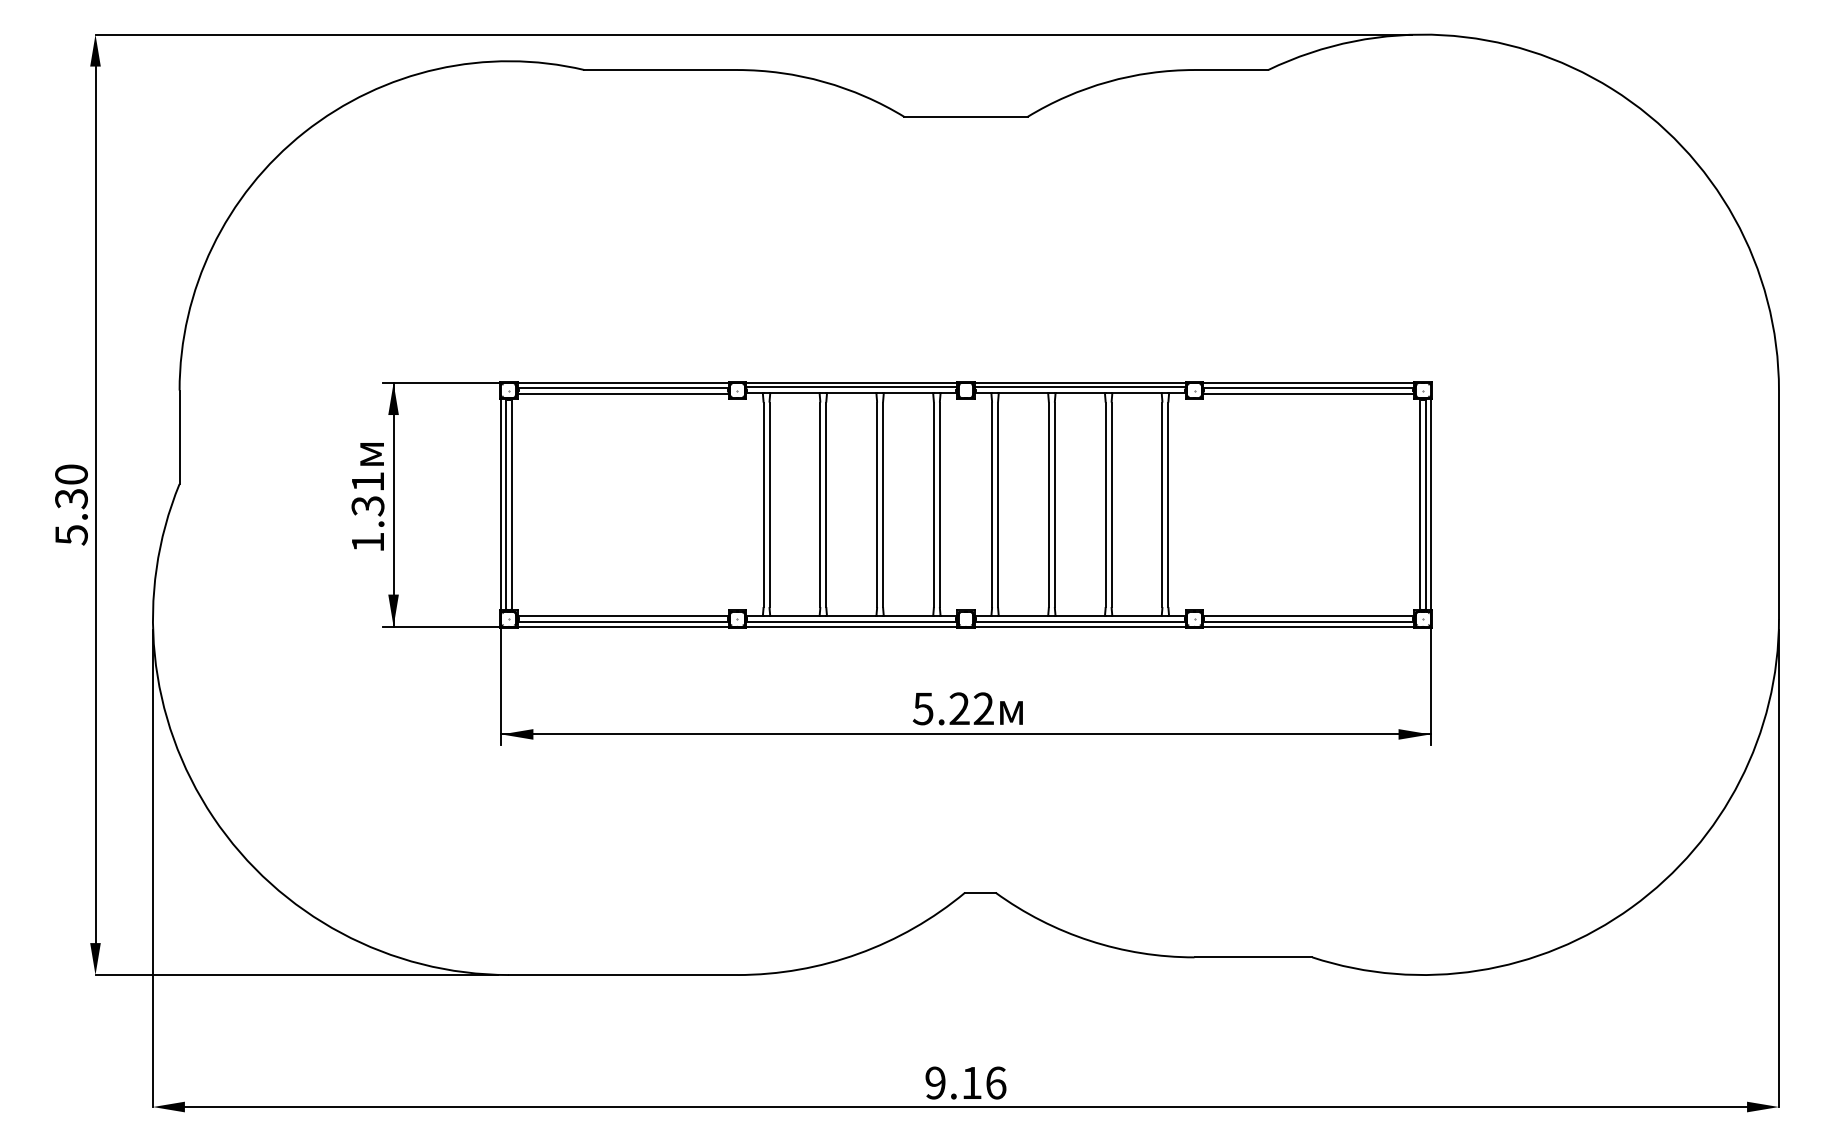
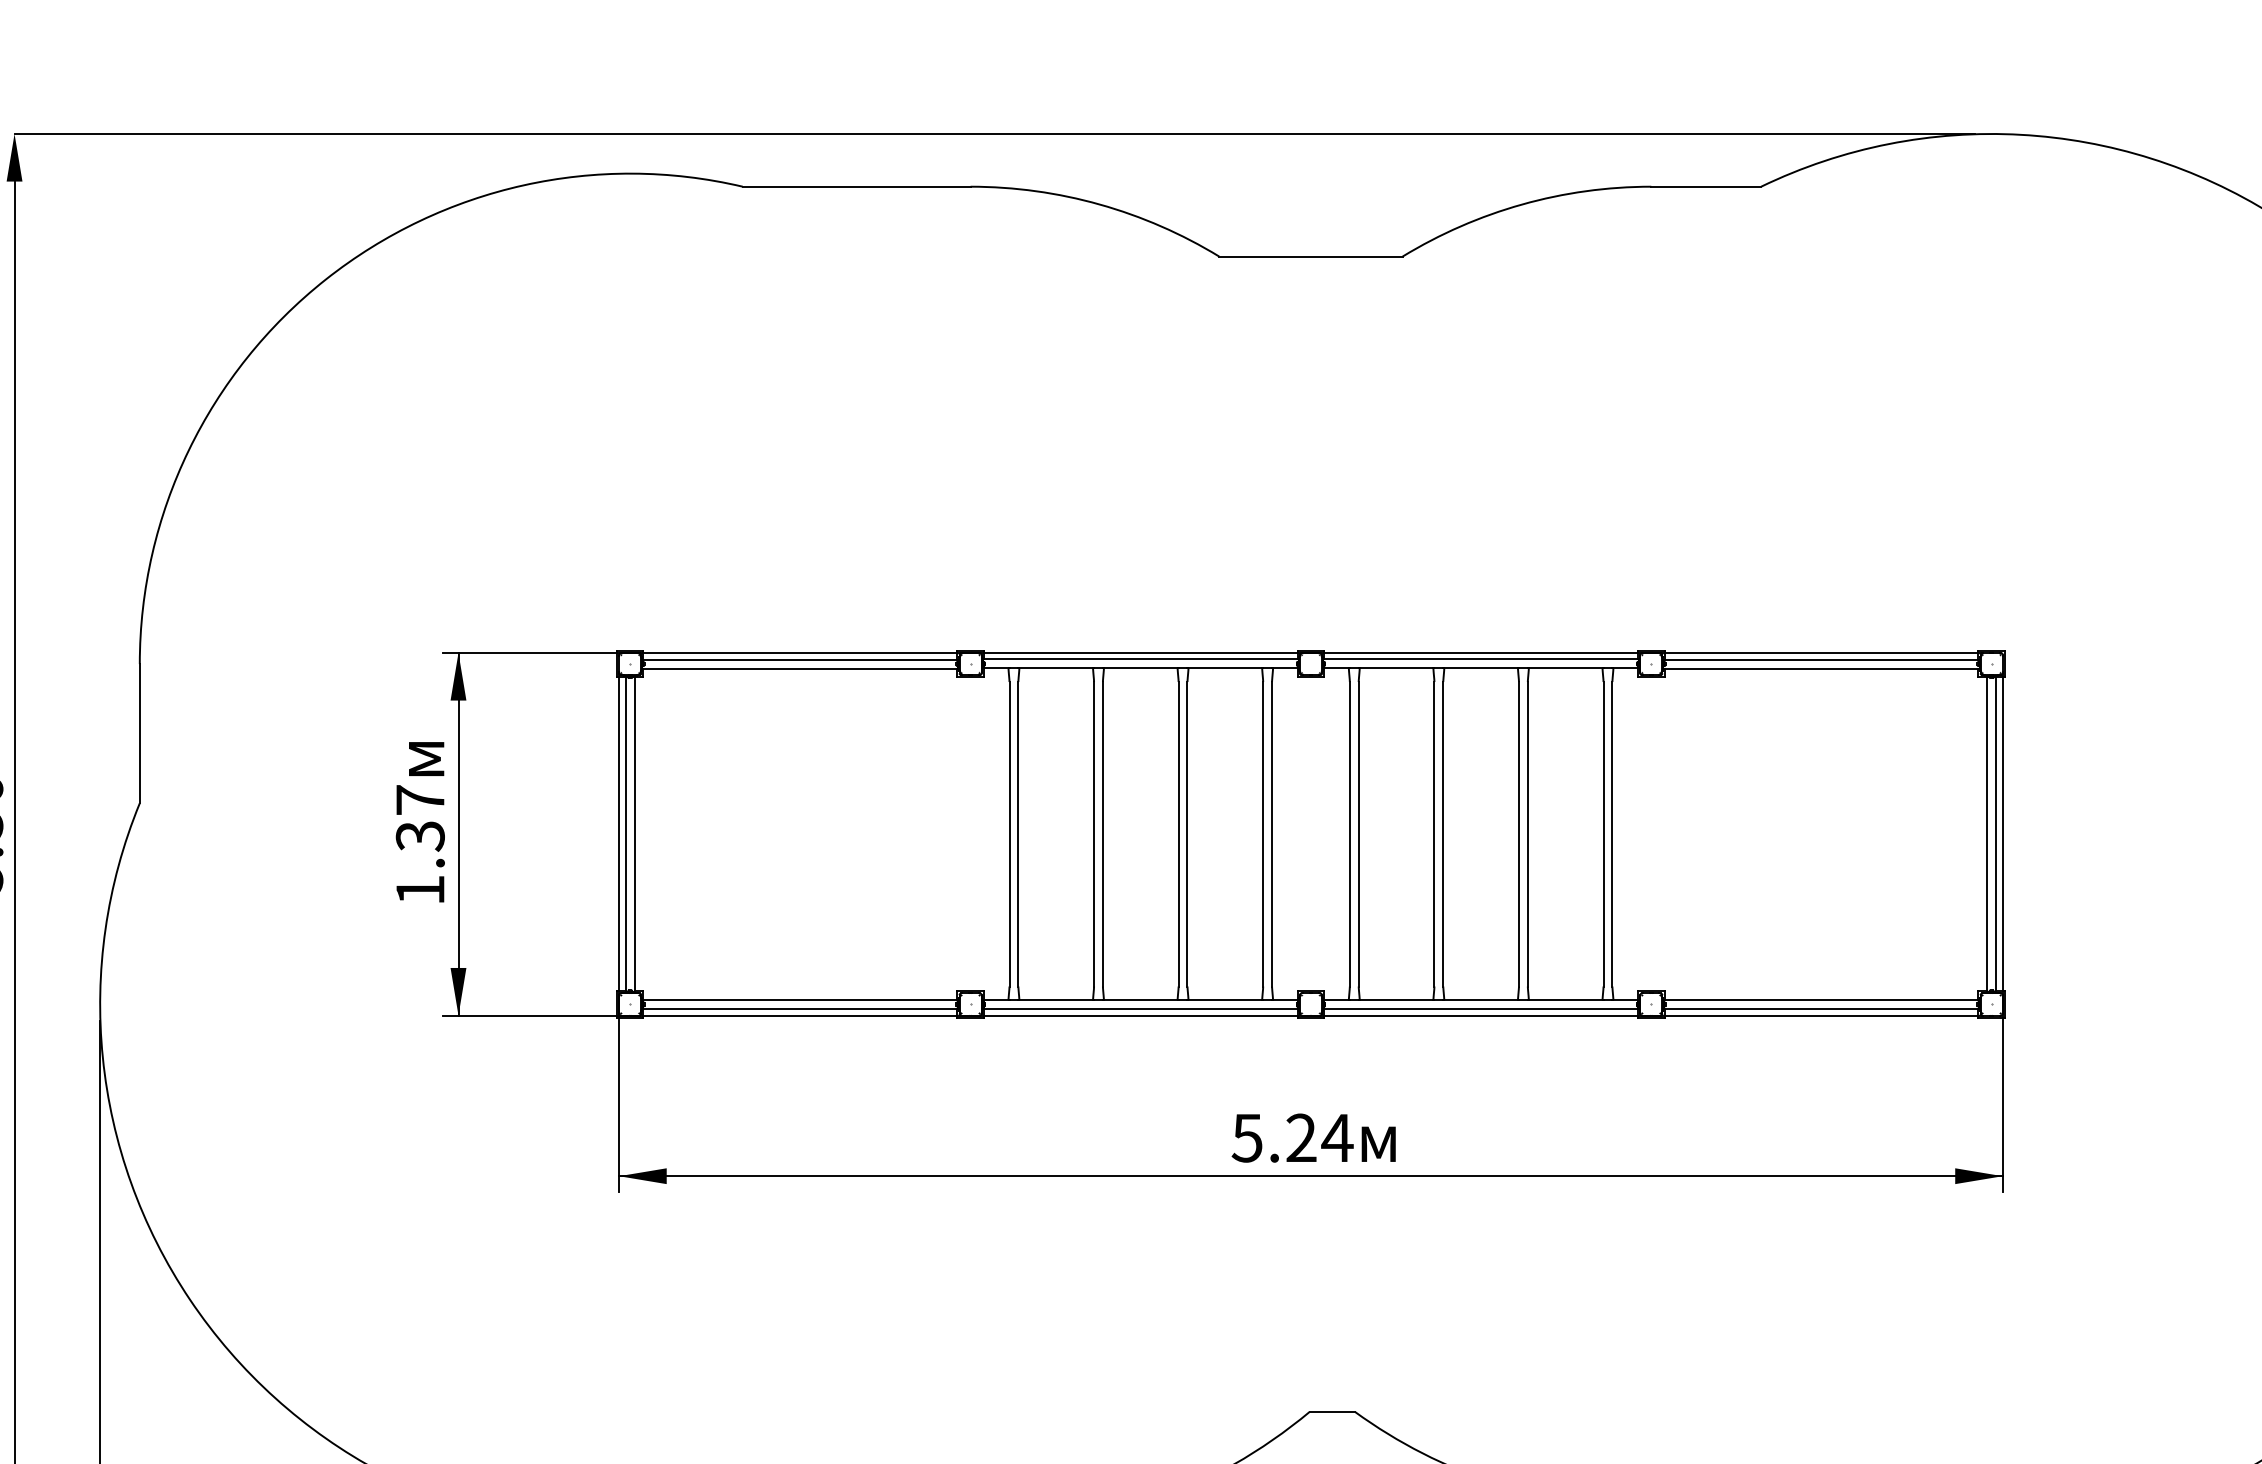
text: (367, 481) -> (419, 799), 1.31 -> 1.37
text: (983, 708) -> (1337, 1137), 5.22 -> 5.24

